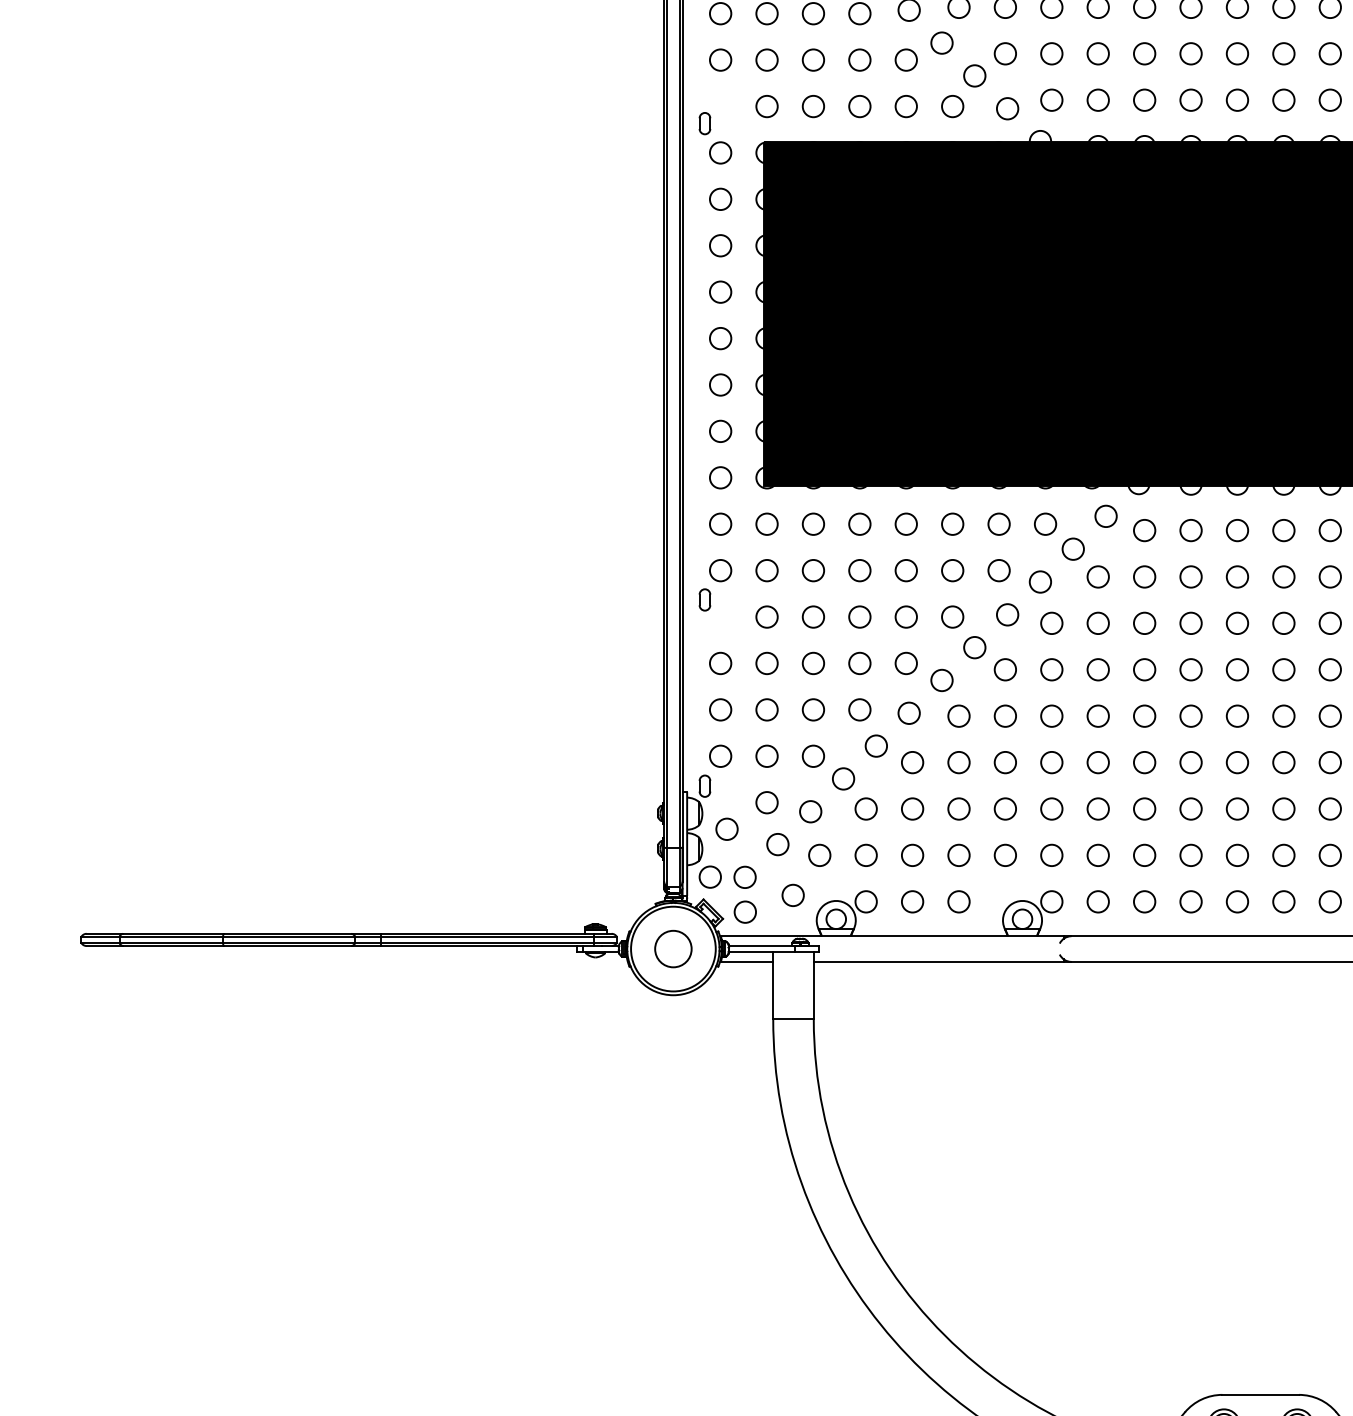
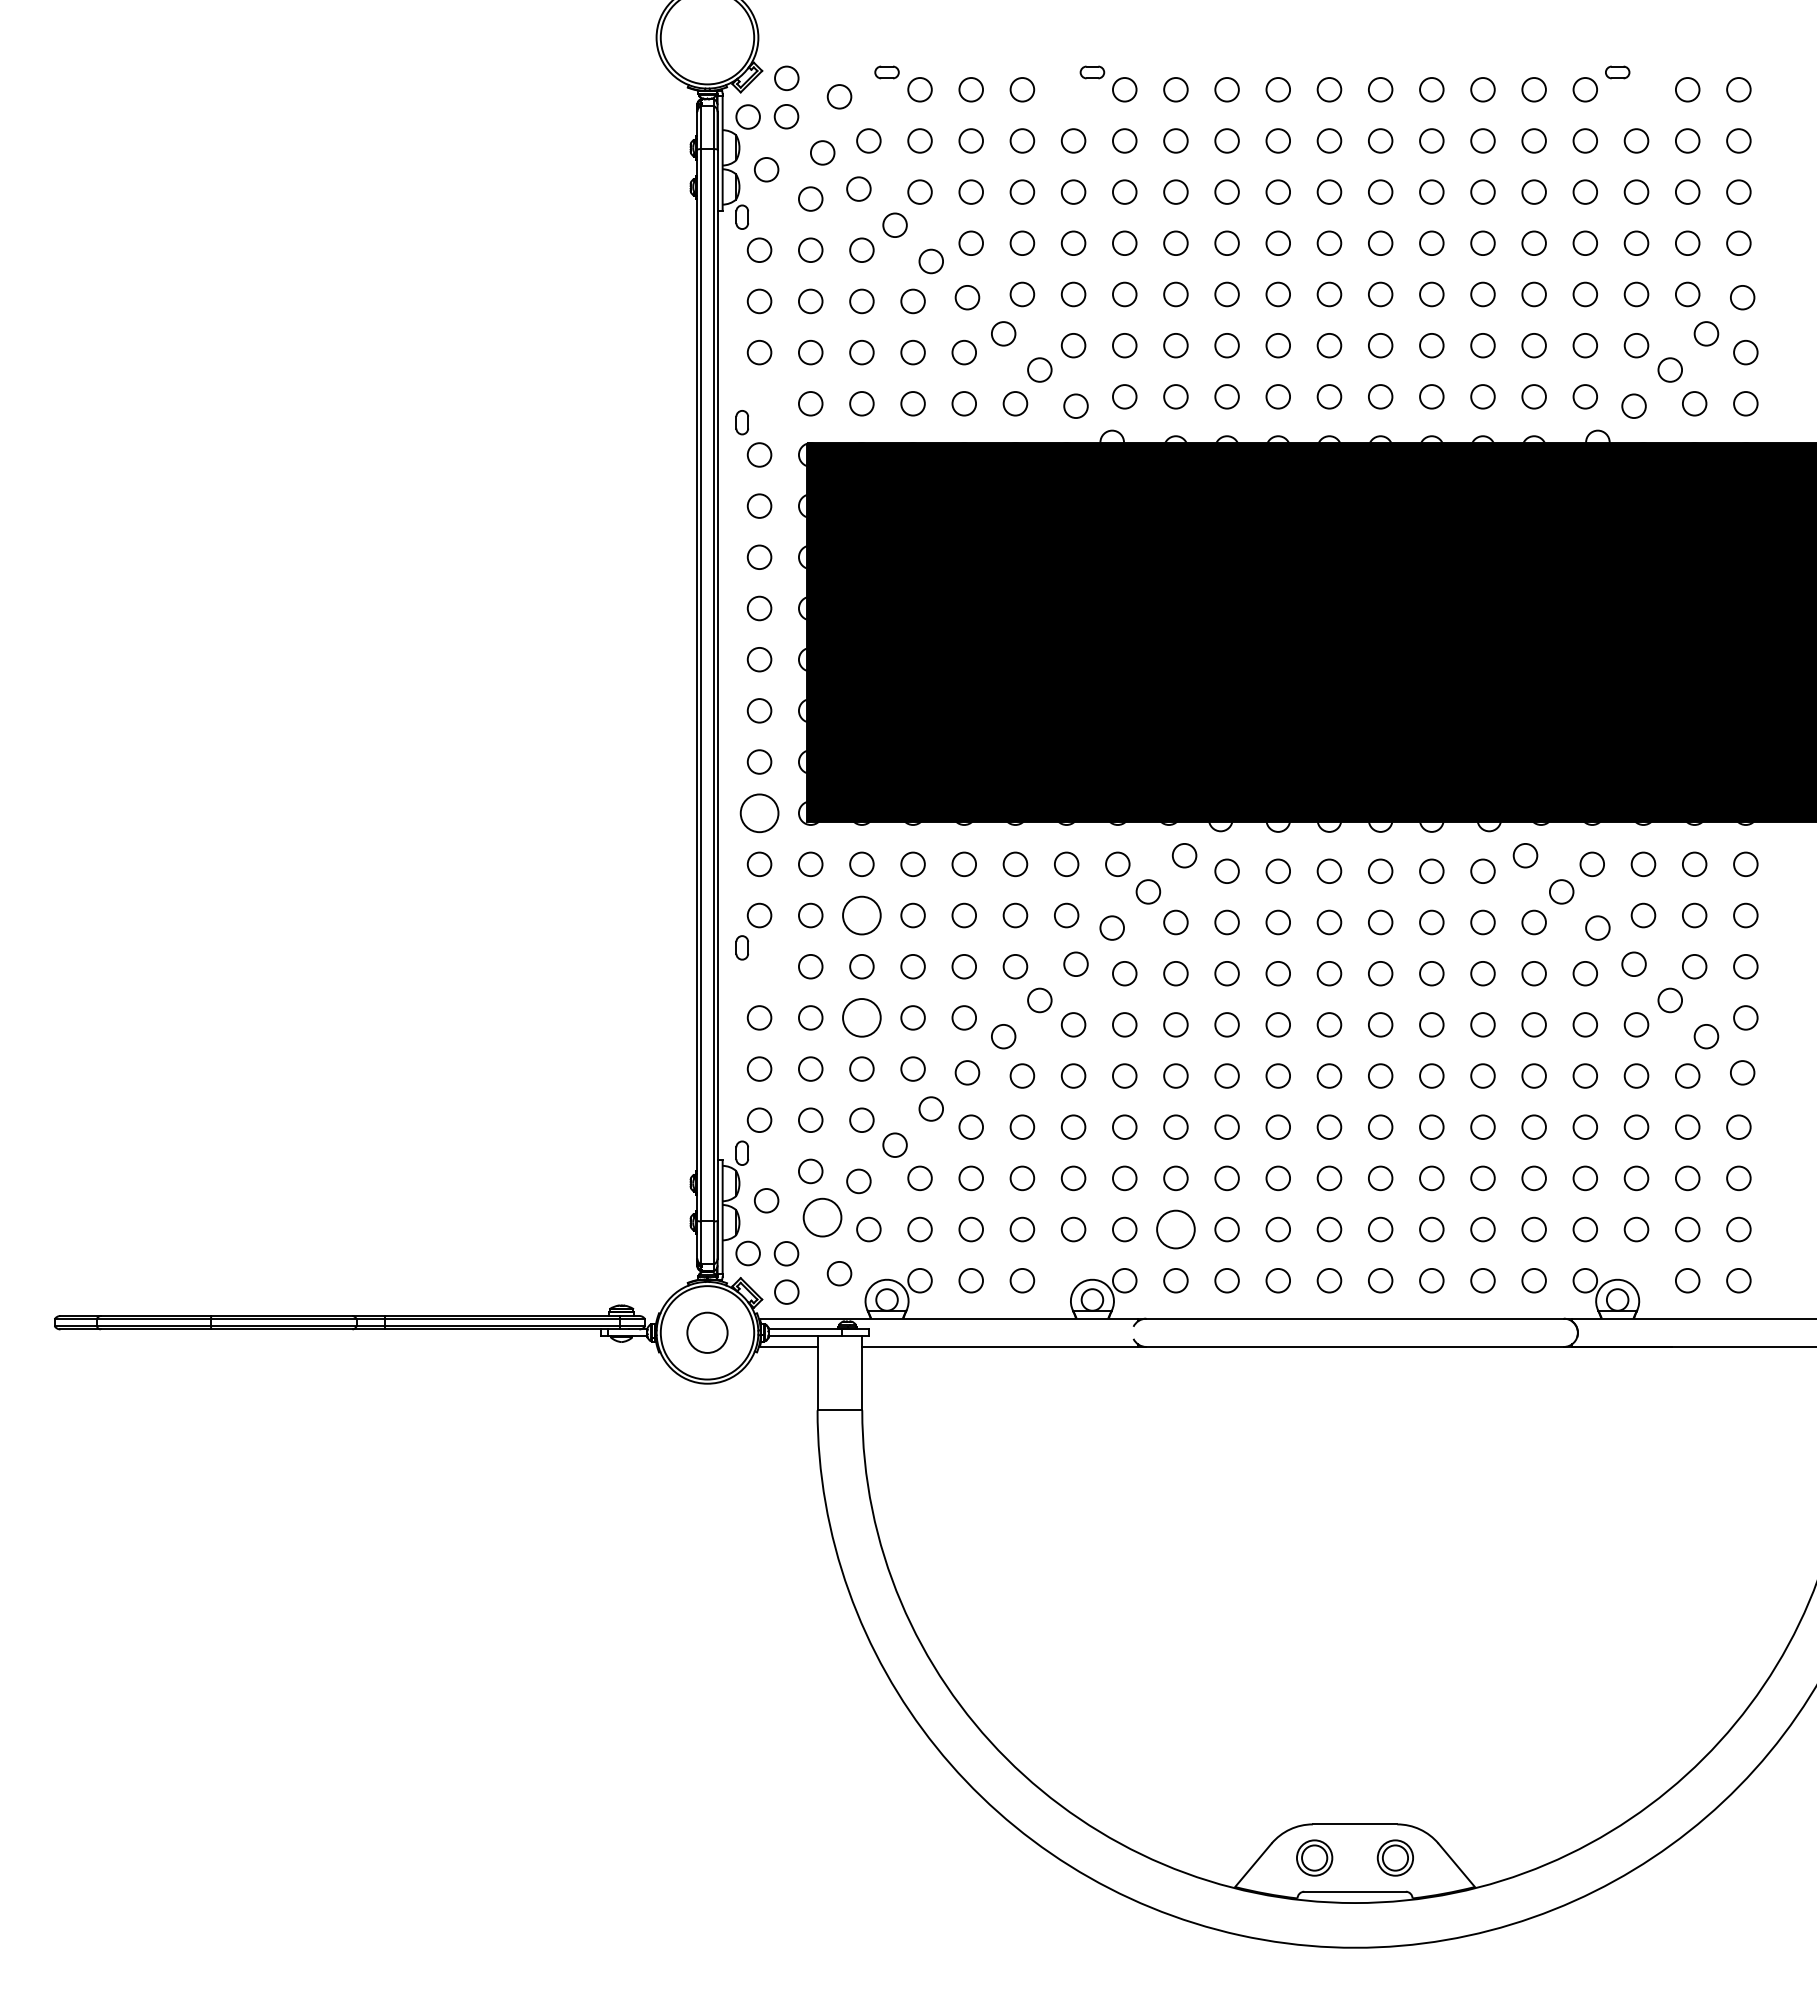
circle: (720, 477) -> (759, 812), size x1.6
circle: (813, 570) -> (861, 915), size x1.6
circle: (813, 663) -> (861, 1017), size x1.6
circle: (777, 844) -> (822, 1217), size x1.6
circle: (1097, 855) -> (1175, 1229), size x1.6

